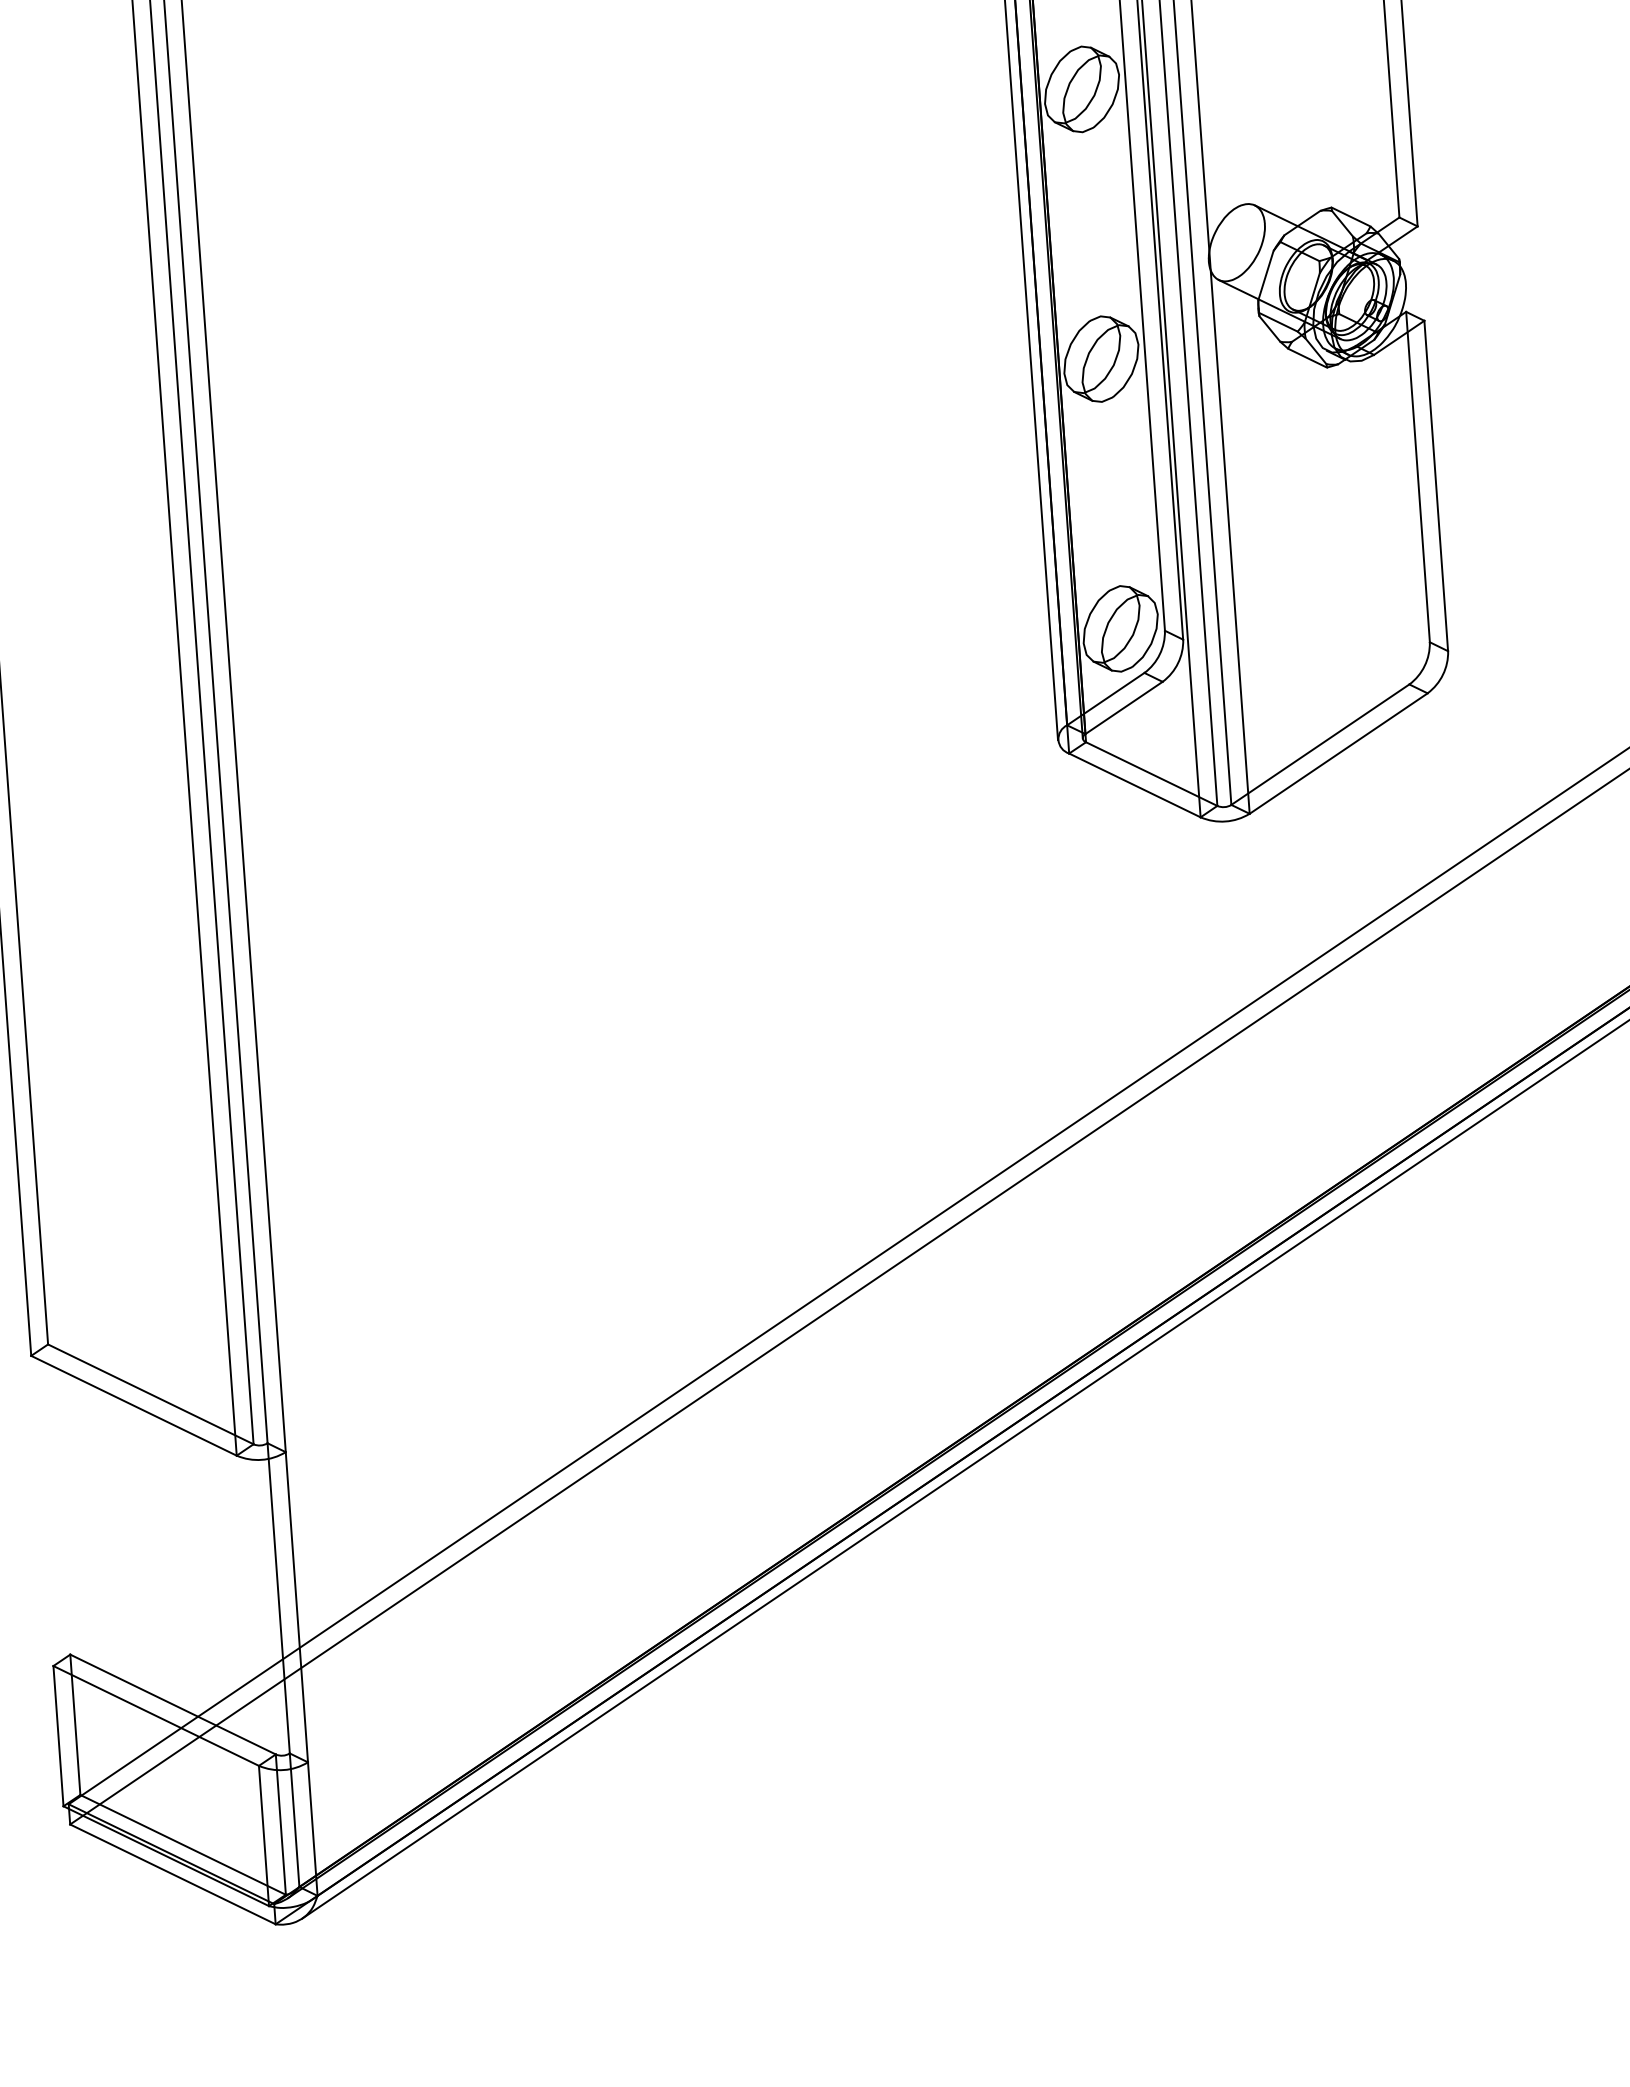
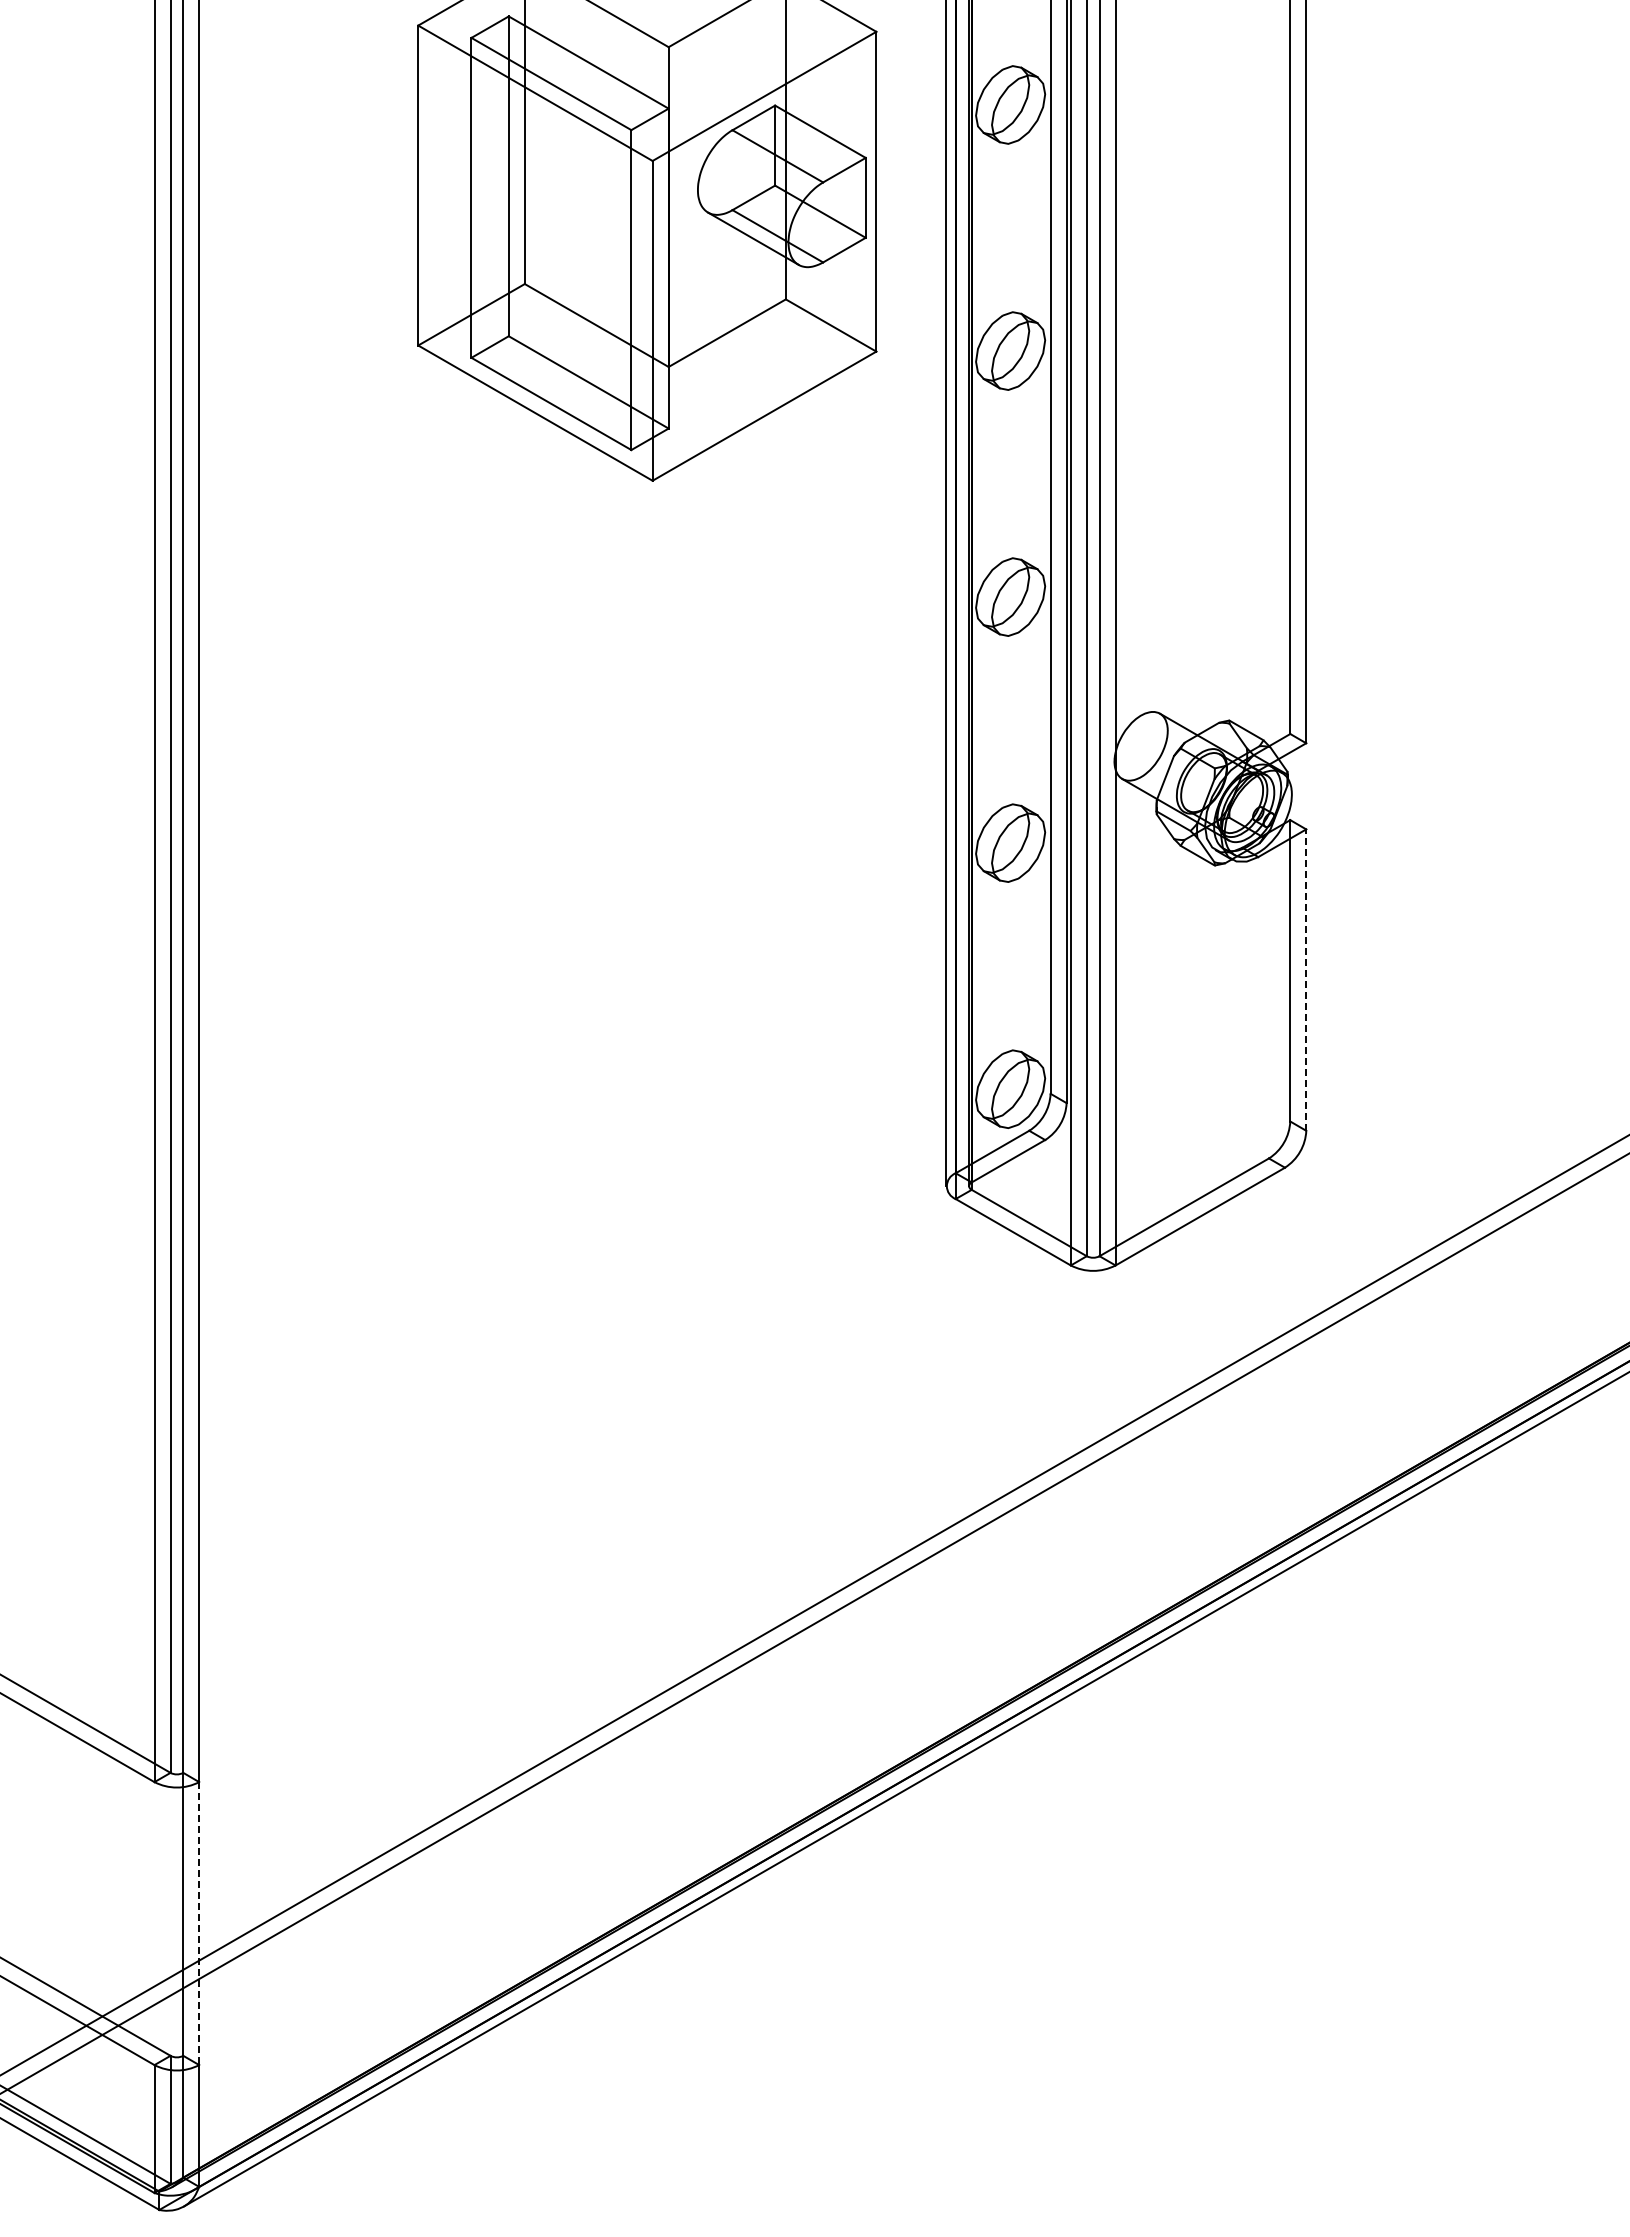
line: (1436, 486) -> (1306, 980), solid -> dashed
line: (297, 1608) -> (199, 1924), solid -> dashed

